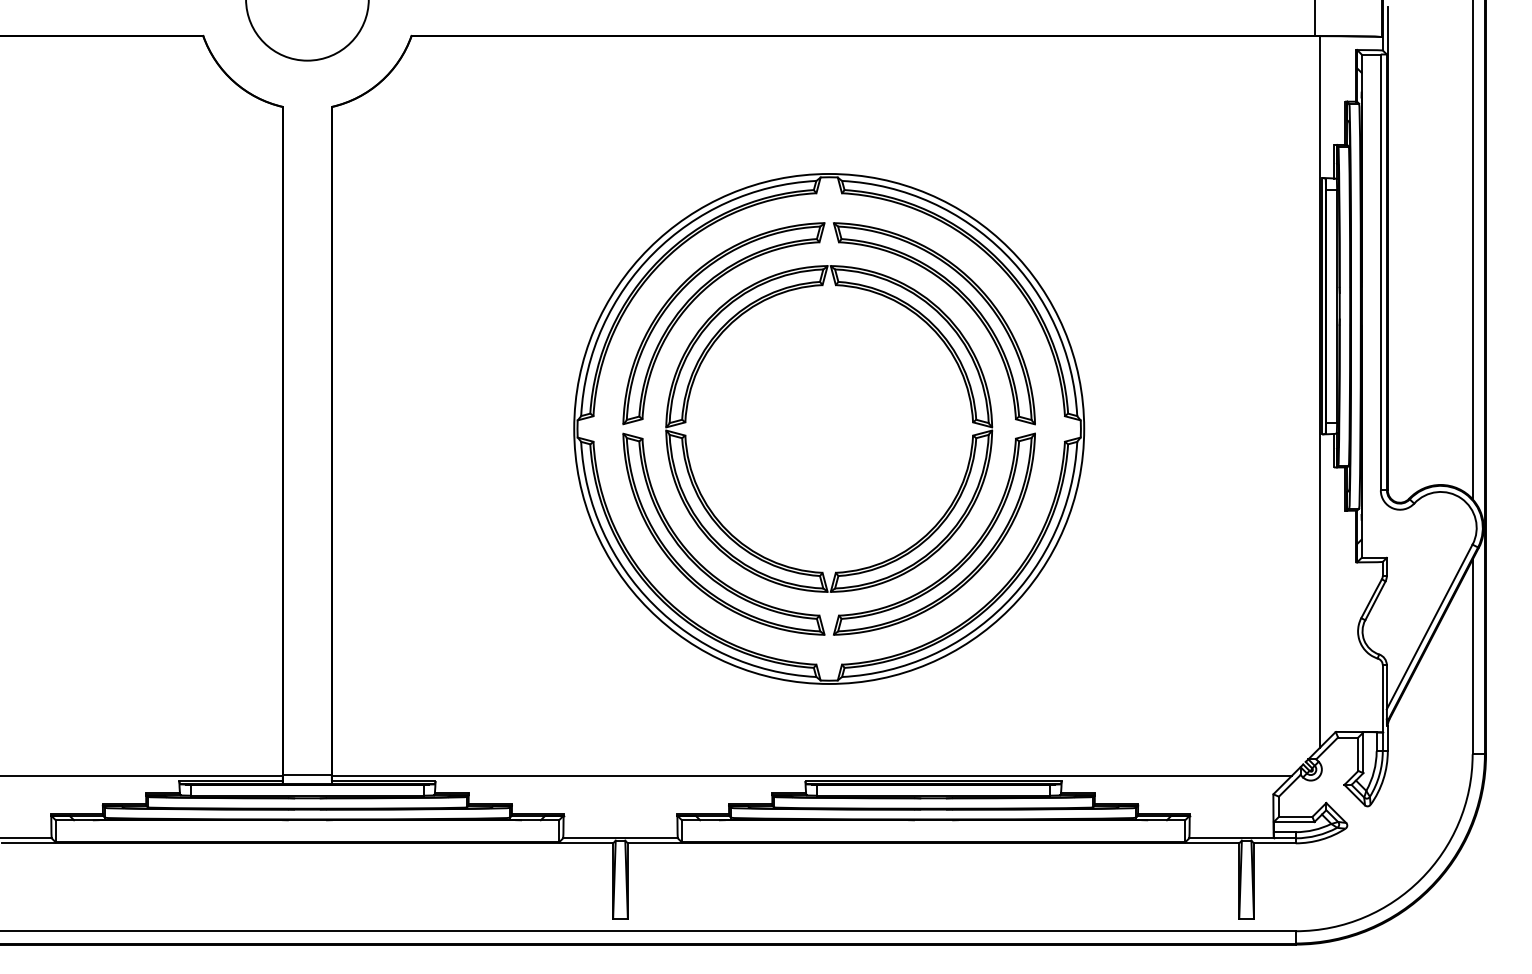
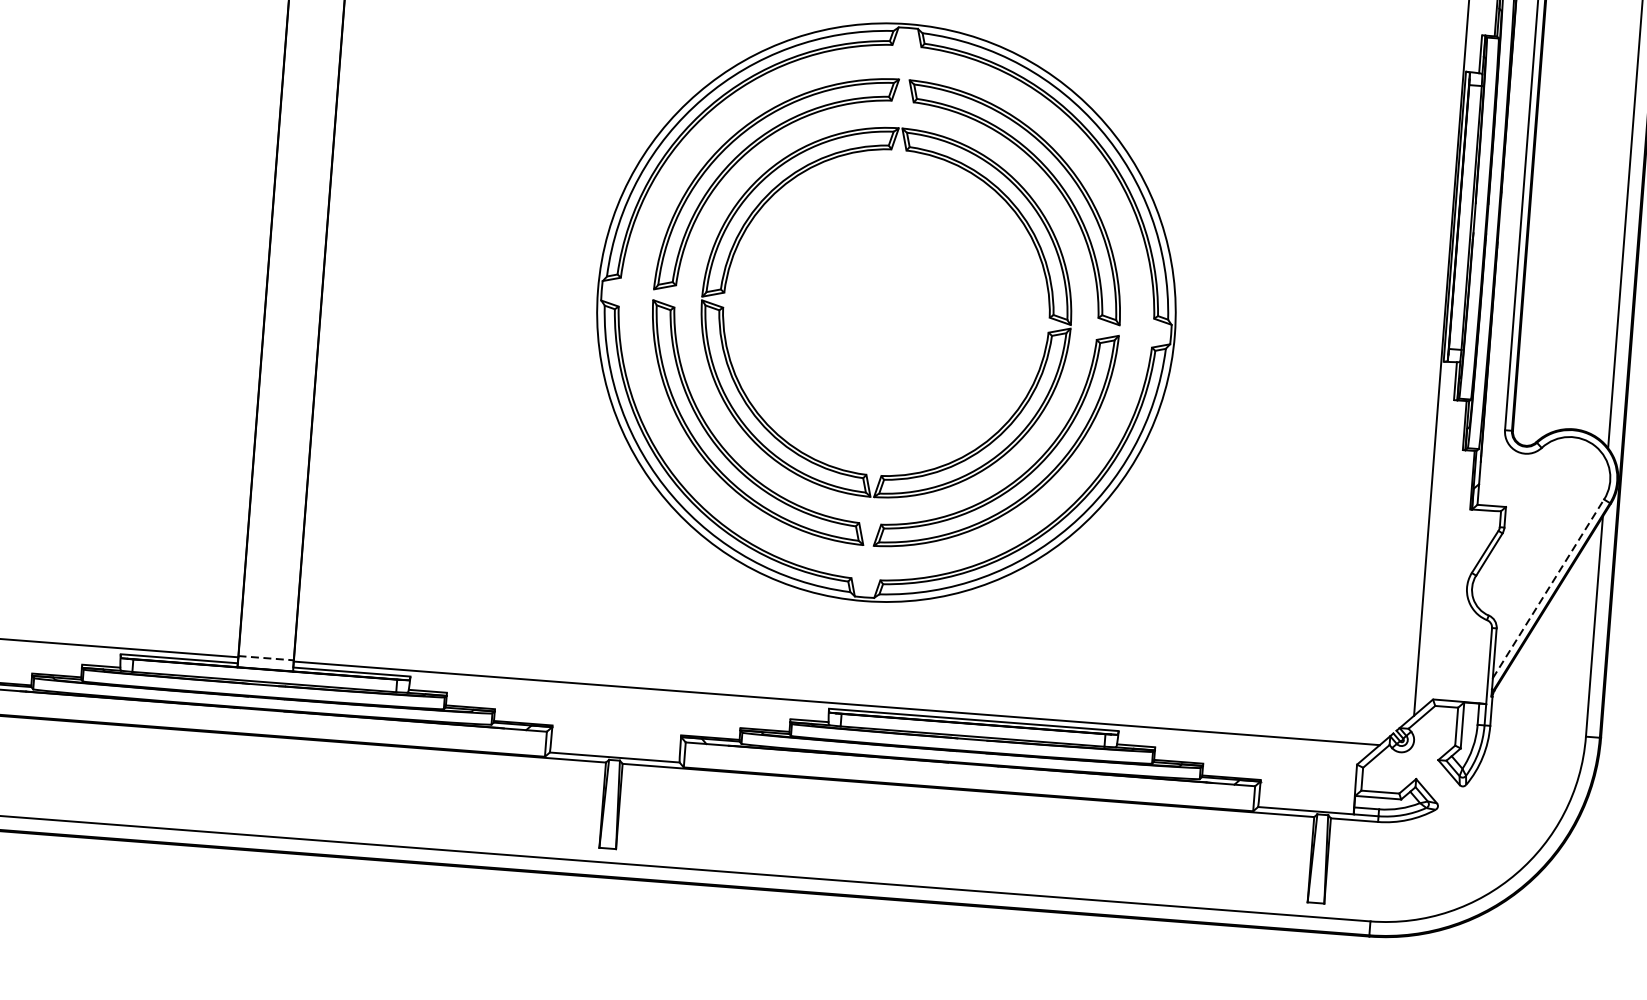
line: (1429, 626) -> (1548, 588), solid -> dashed
line: (307, 774) -> (266, 658), solid -> dashed

